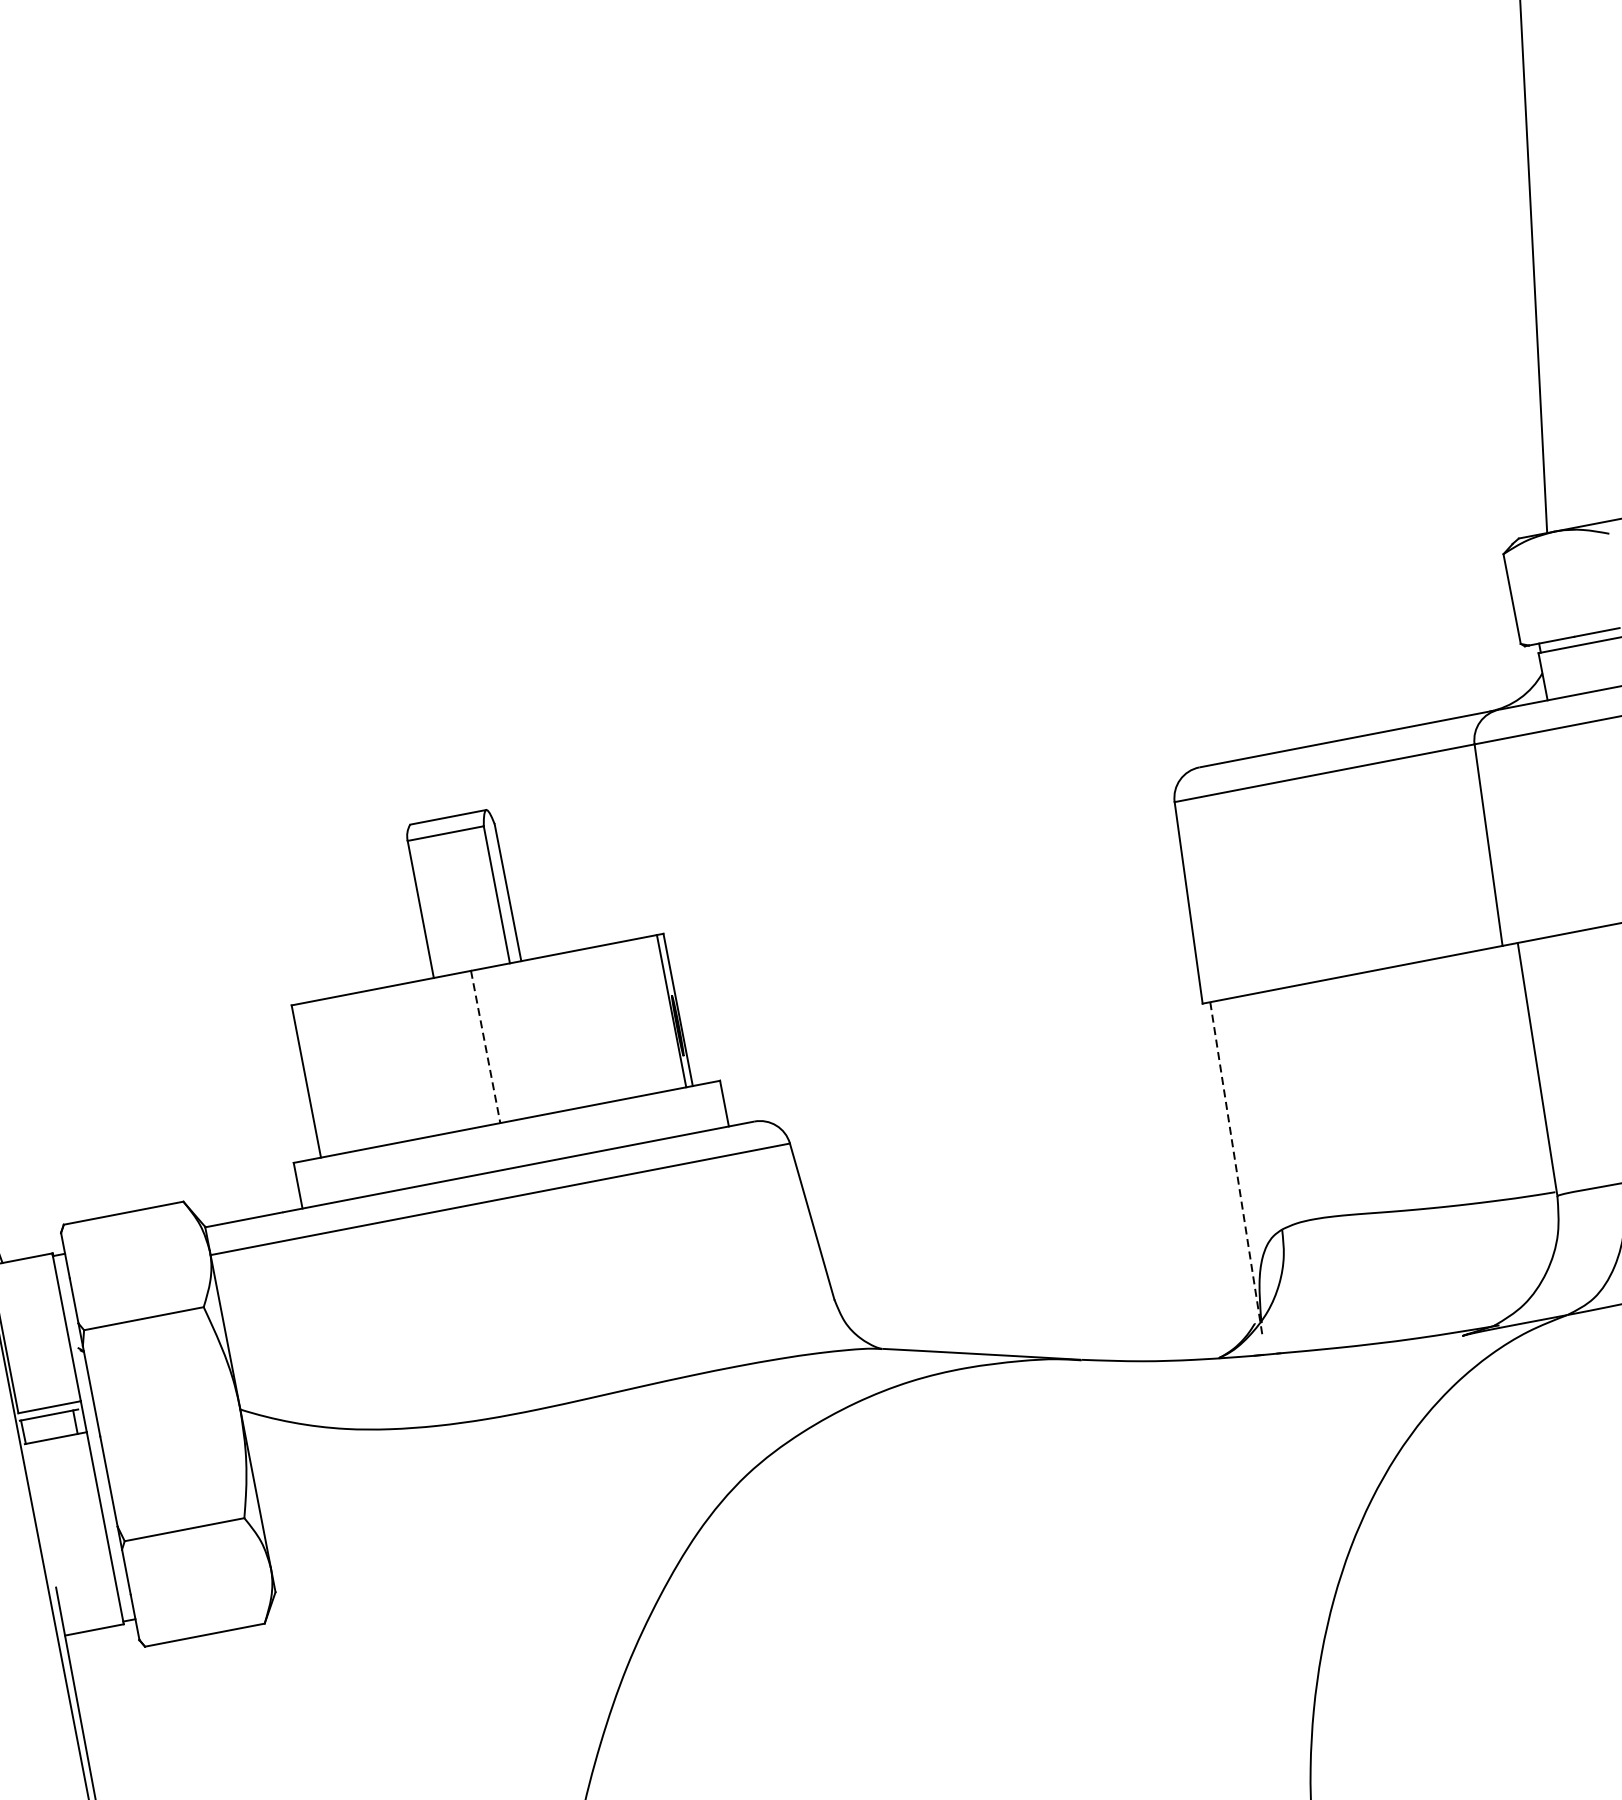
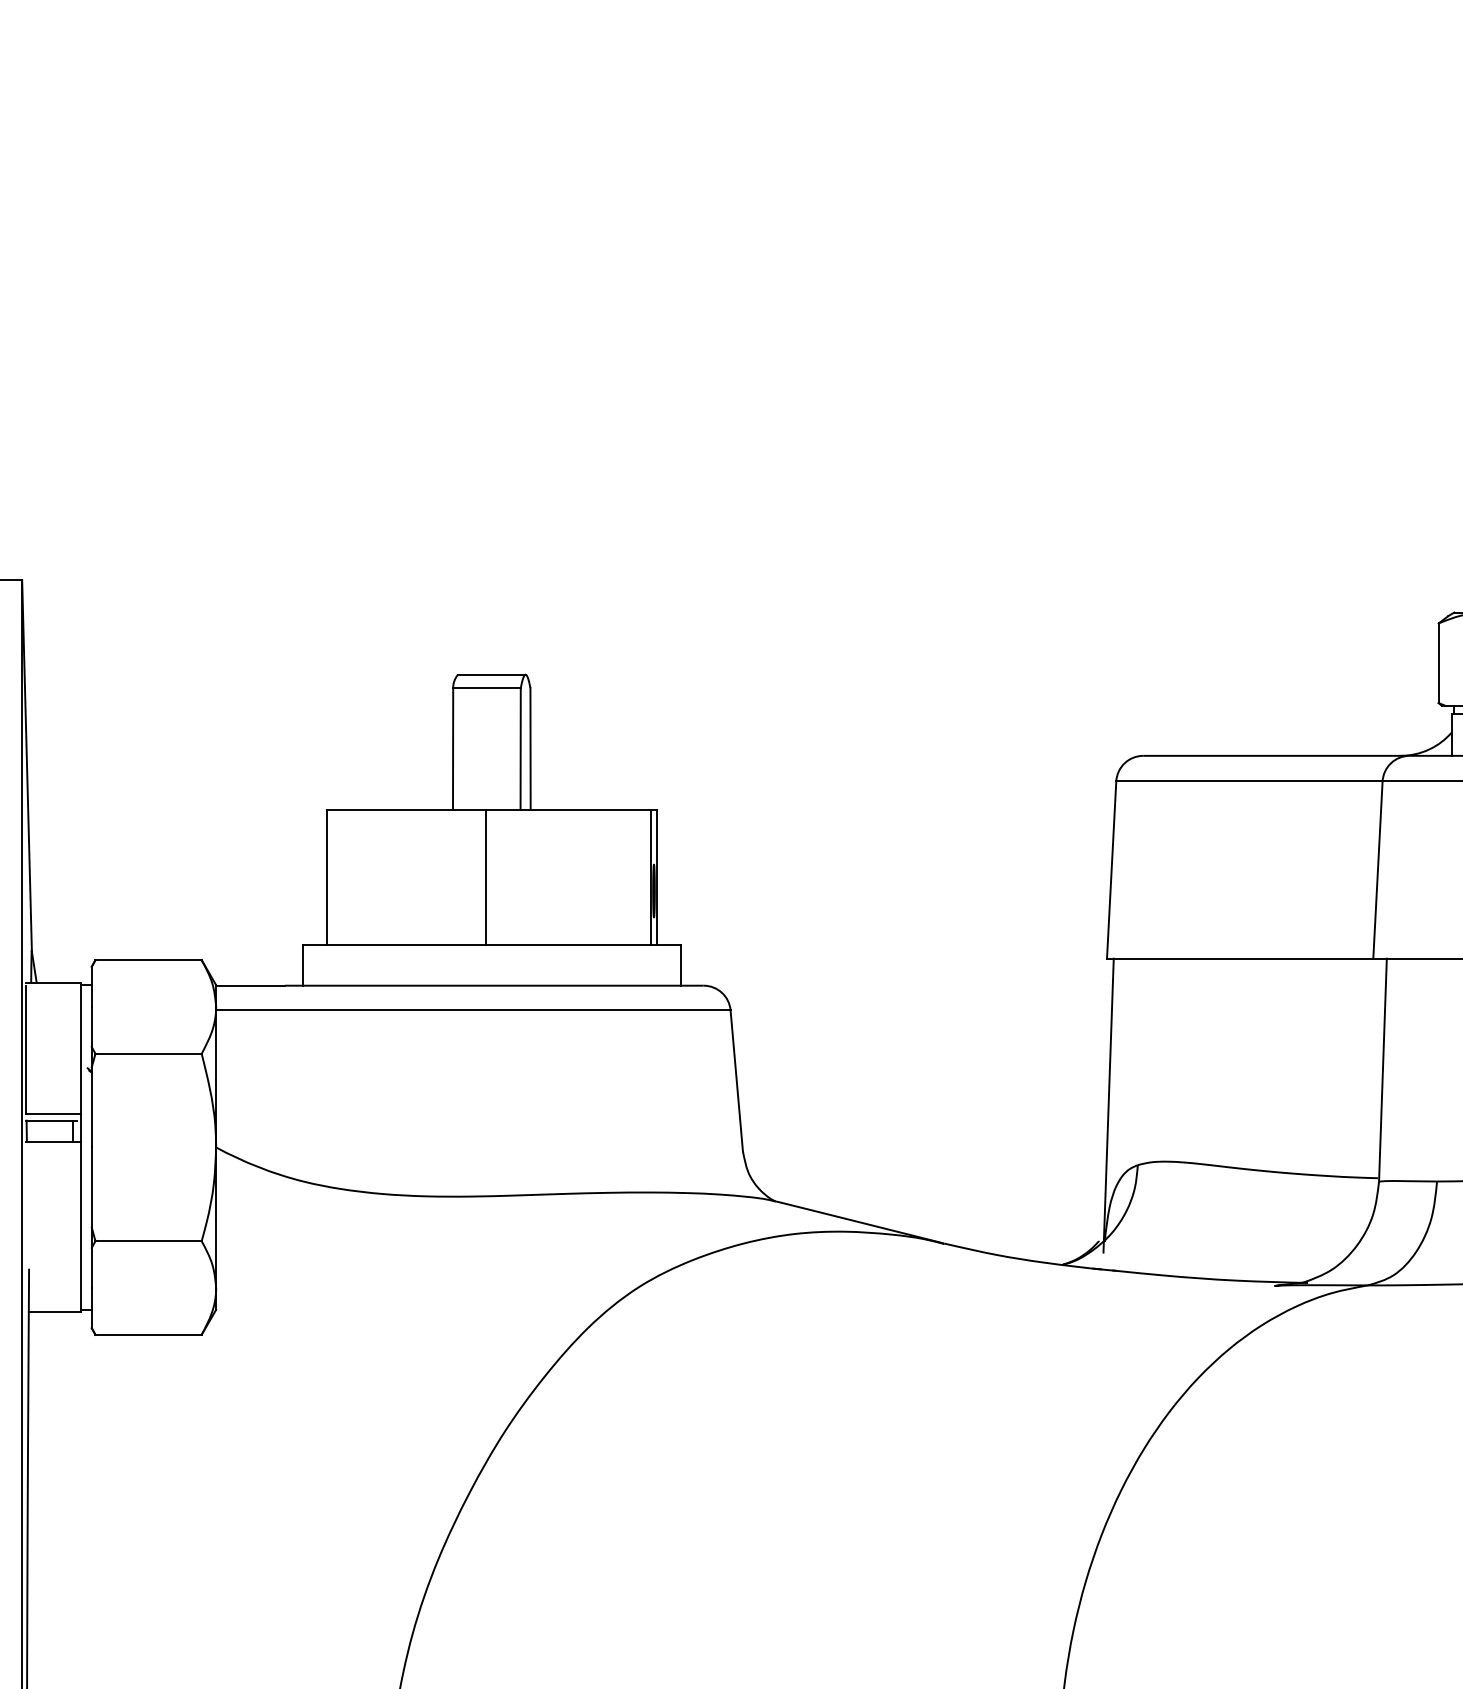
line: (486, 1046) -> (486, 877), dashed -> solid
line: (1236, 1169) -> (1108, 1106), dashed -> solid

